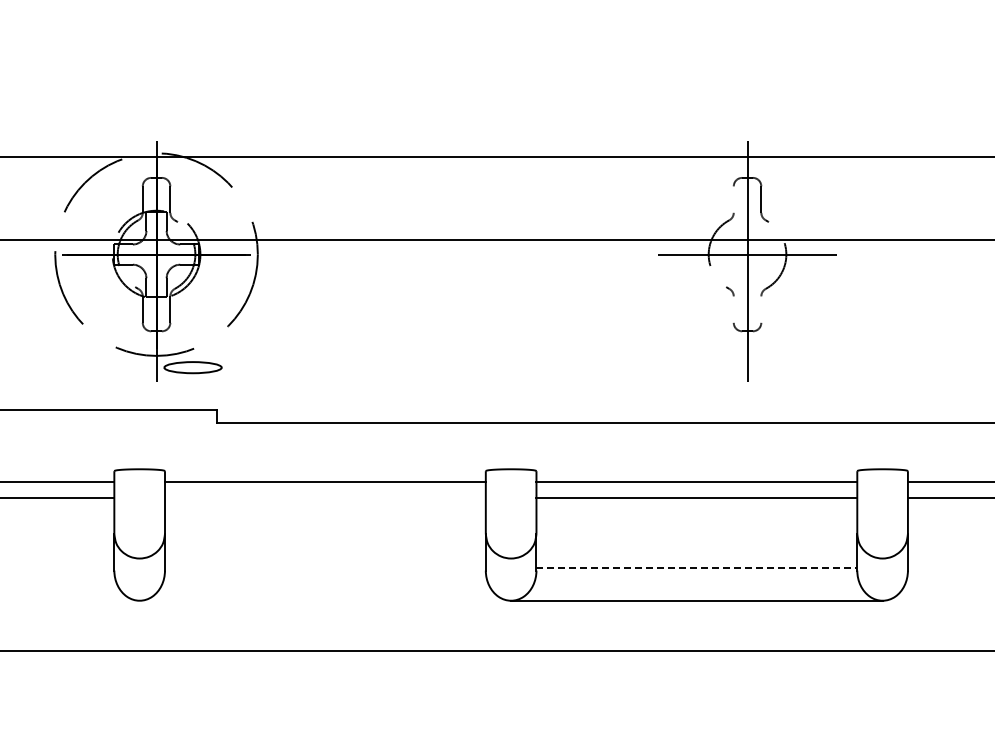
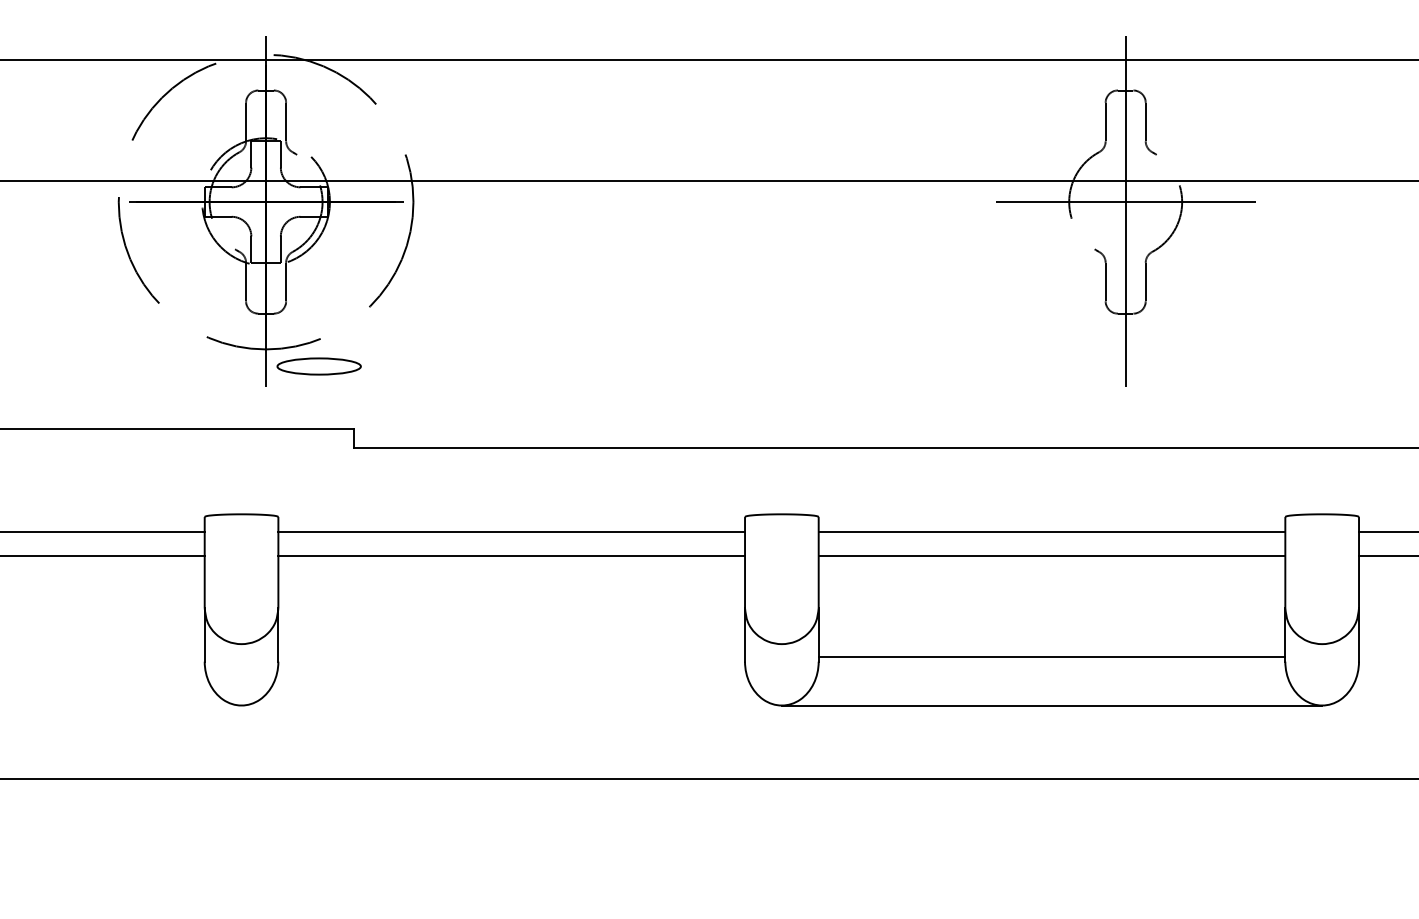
line: (733, 199) -> (1105, 121), added
line: (733, 309) -> (1105, 281), added
line: (761, 309) -> (1145, 281), added
line: (325, 497) -> (511, 555), added
line: (697, 567) -> (1052, 657), dashed -> solid

